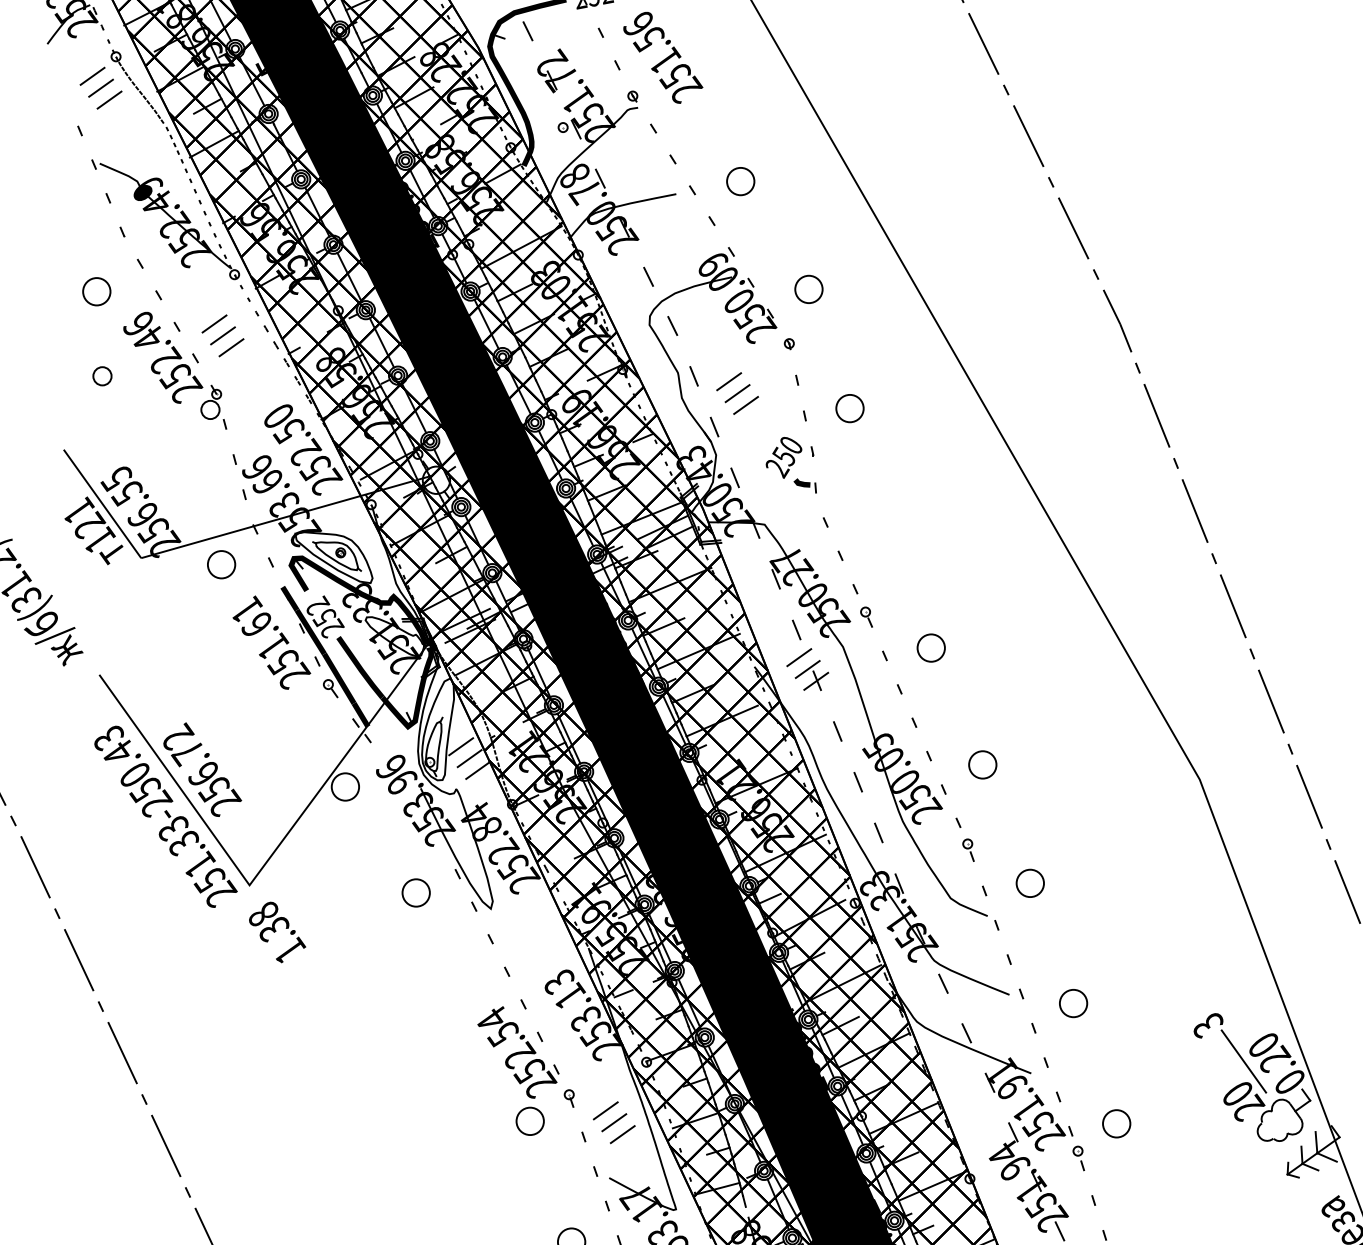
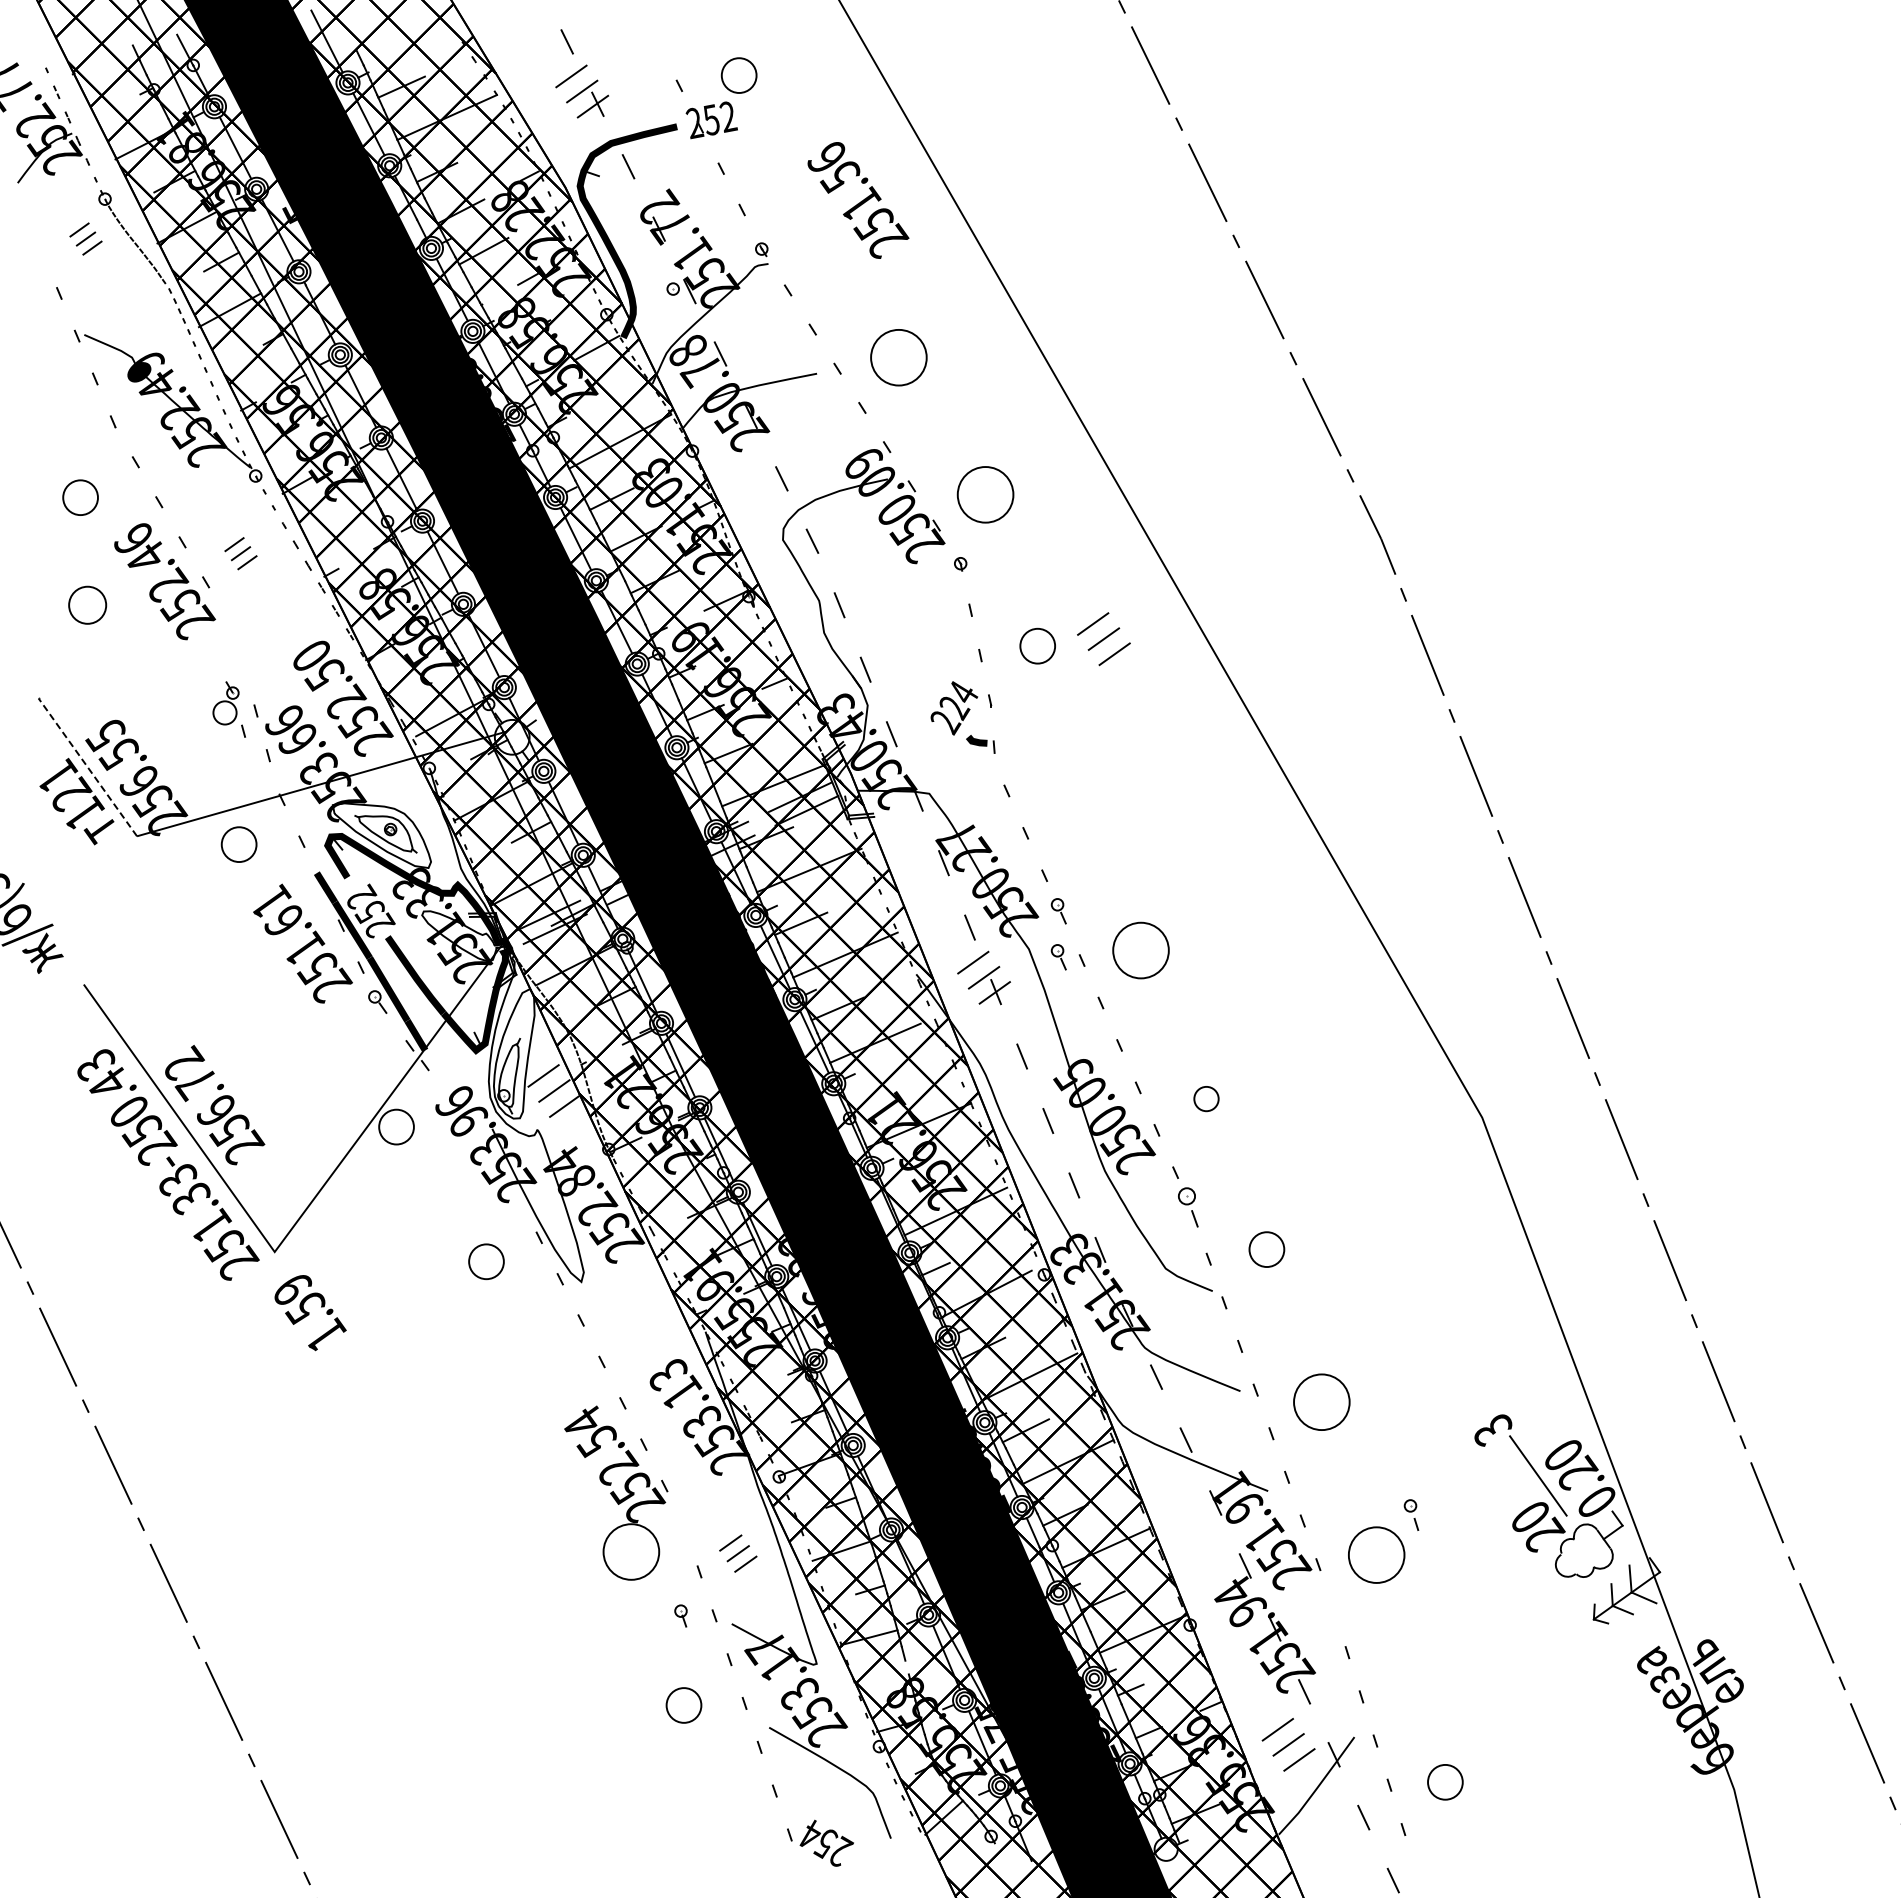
text: (663, 57) -> (858, 200), moved
part: (100, 87) -> (85, 238), size x0.6
circle: (740, 181) -> (898, 357), size x1.6
circle: (808, 289) -> (985, 494), size x1.6
part: (222, 335) -> (240, 553), size x0.6
part: (102, 375) -> (87, 604), size x1.6
part: (737, 393) -> (1103, 639), moved
part: (213, 407) -> (228, 709), moved
text: (787, 452) -> (958, 701), 250 -> 224
line: (102, 503) -> (87, 766), solid -> dashed
circle: (930, 648) -> (1140, 950), size x1.6
part: (866, 653) -> (1058, 957), added
circle: (982, 764) -> (1206, 1098), size x0.7
part: (968, 850) -> (1188, 1207), size x1.4
text: (269, 921) -> (299, 1298), 1.38 -> 1.59
line: (623, 993) -> (749, 1389), removed
circle: (1073, 1002) -> (1321, 1401), size x1.6
part: (568, 1098) -> (680, 1615), moved
circle: (530, 1120) -> (631, 1551), size x1.6
part: (614, 1122) -> (738, 1553), size x0.7
circle: (1116, 1123) -> (1376, 1554), size x1.6
part: (1078, 1157) -> (1411, 1514), moved

